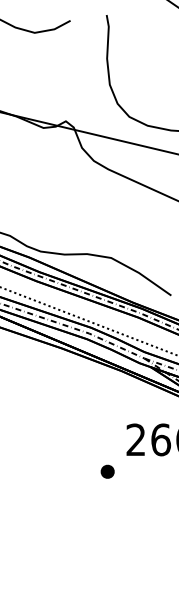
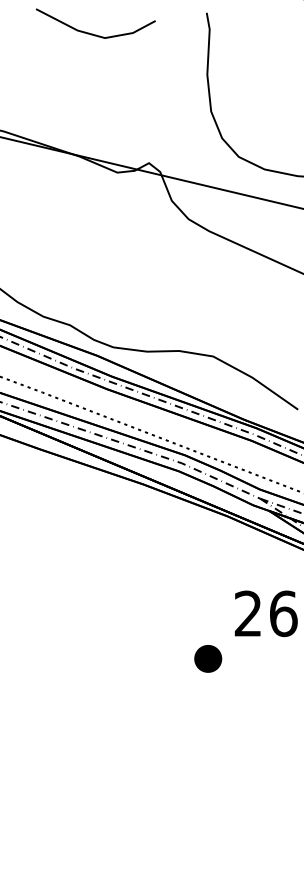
part: (107, 471) -> (207, 658), size x1.4

